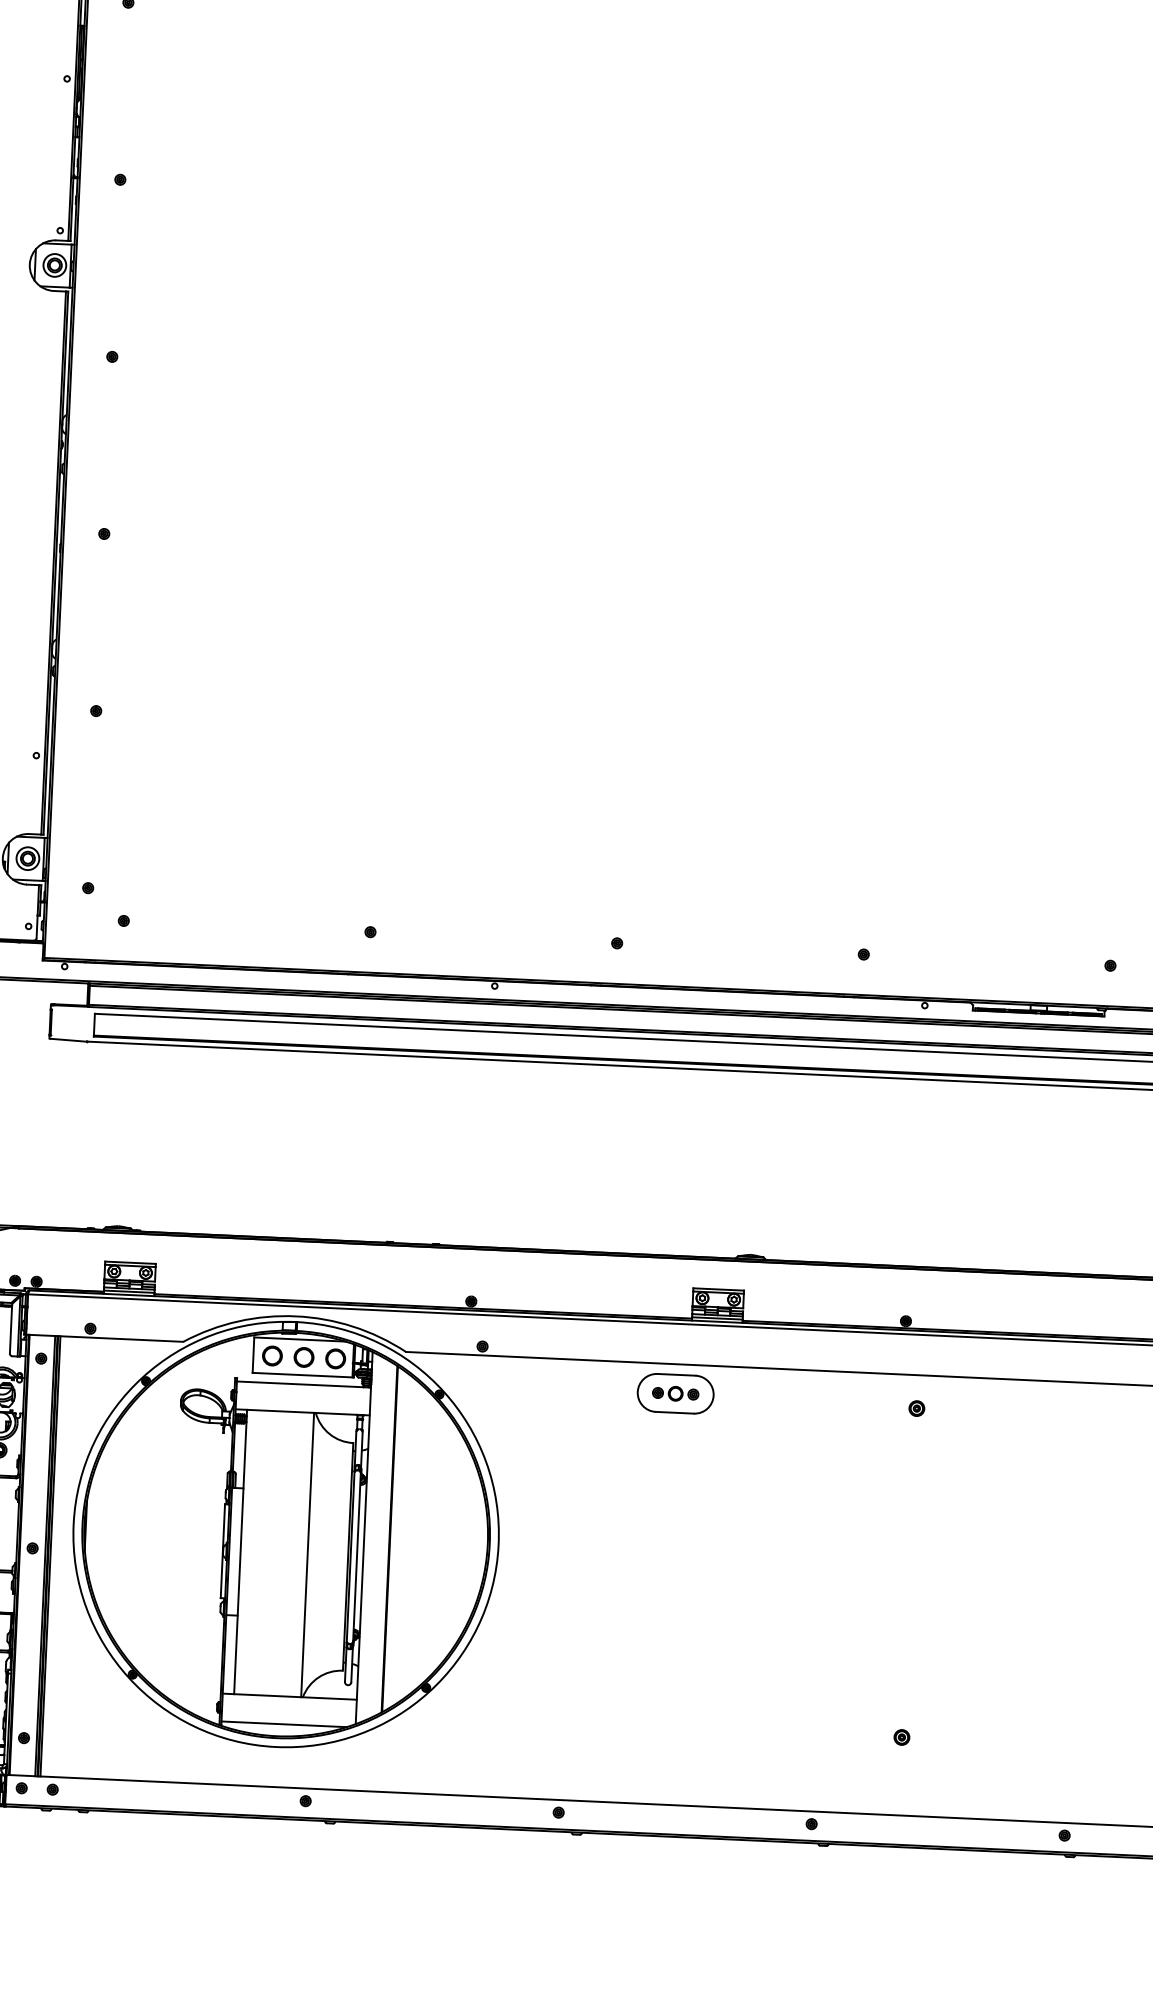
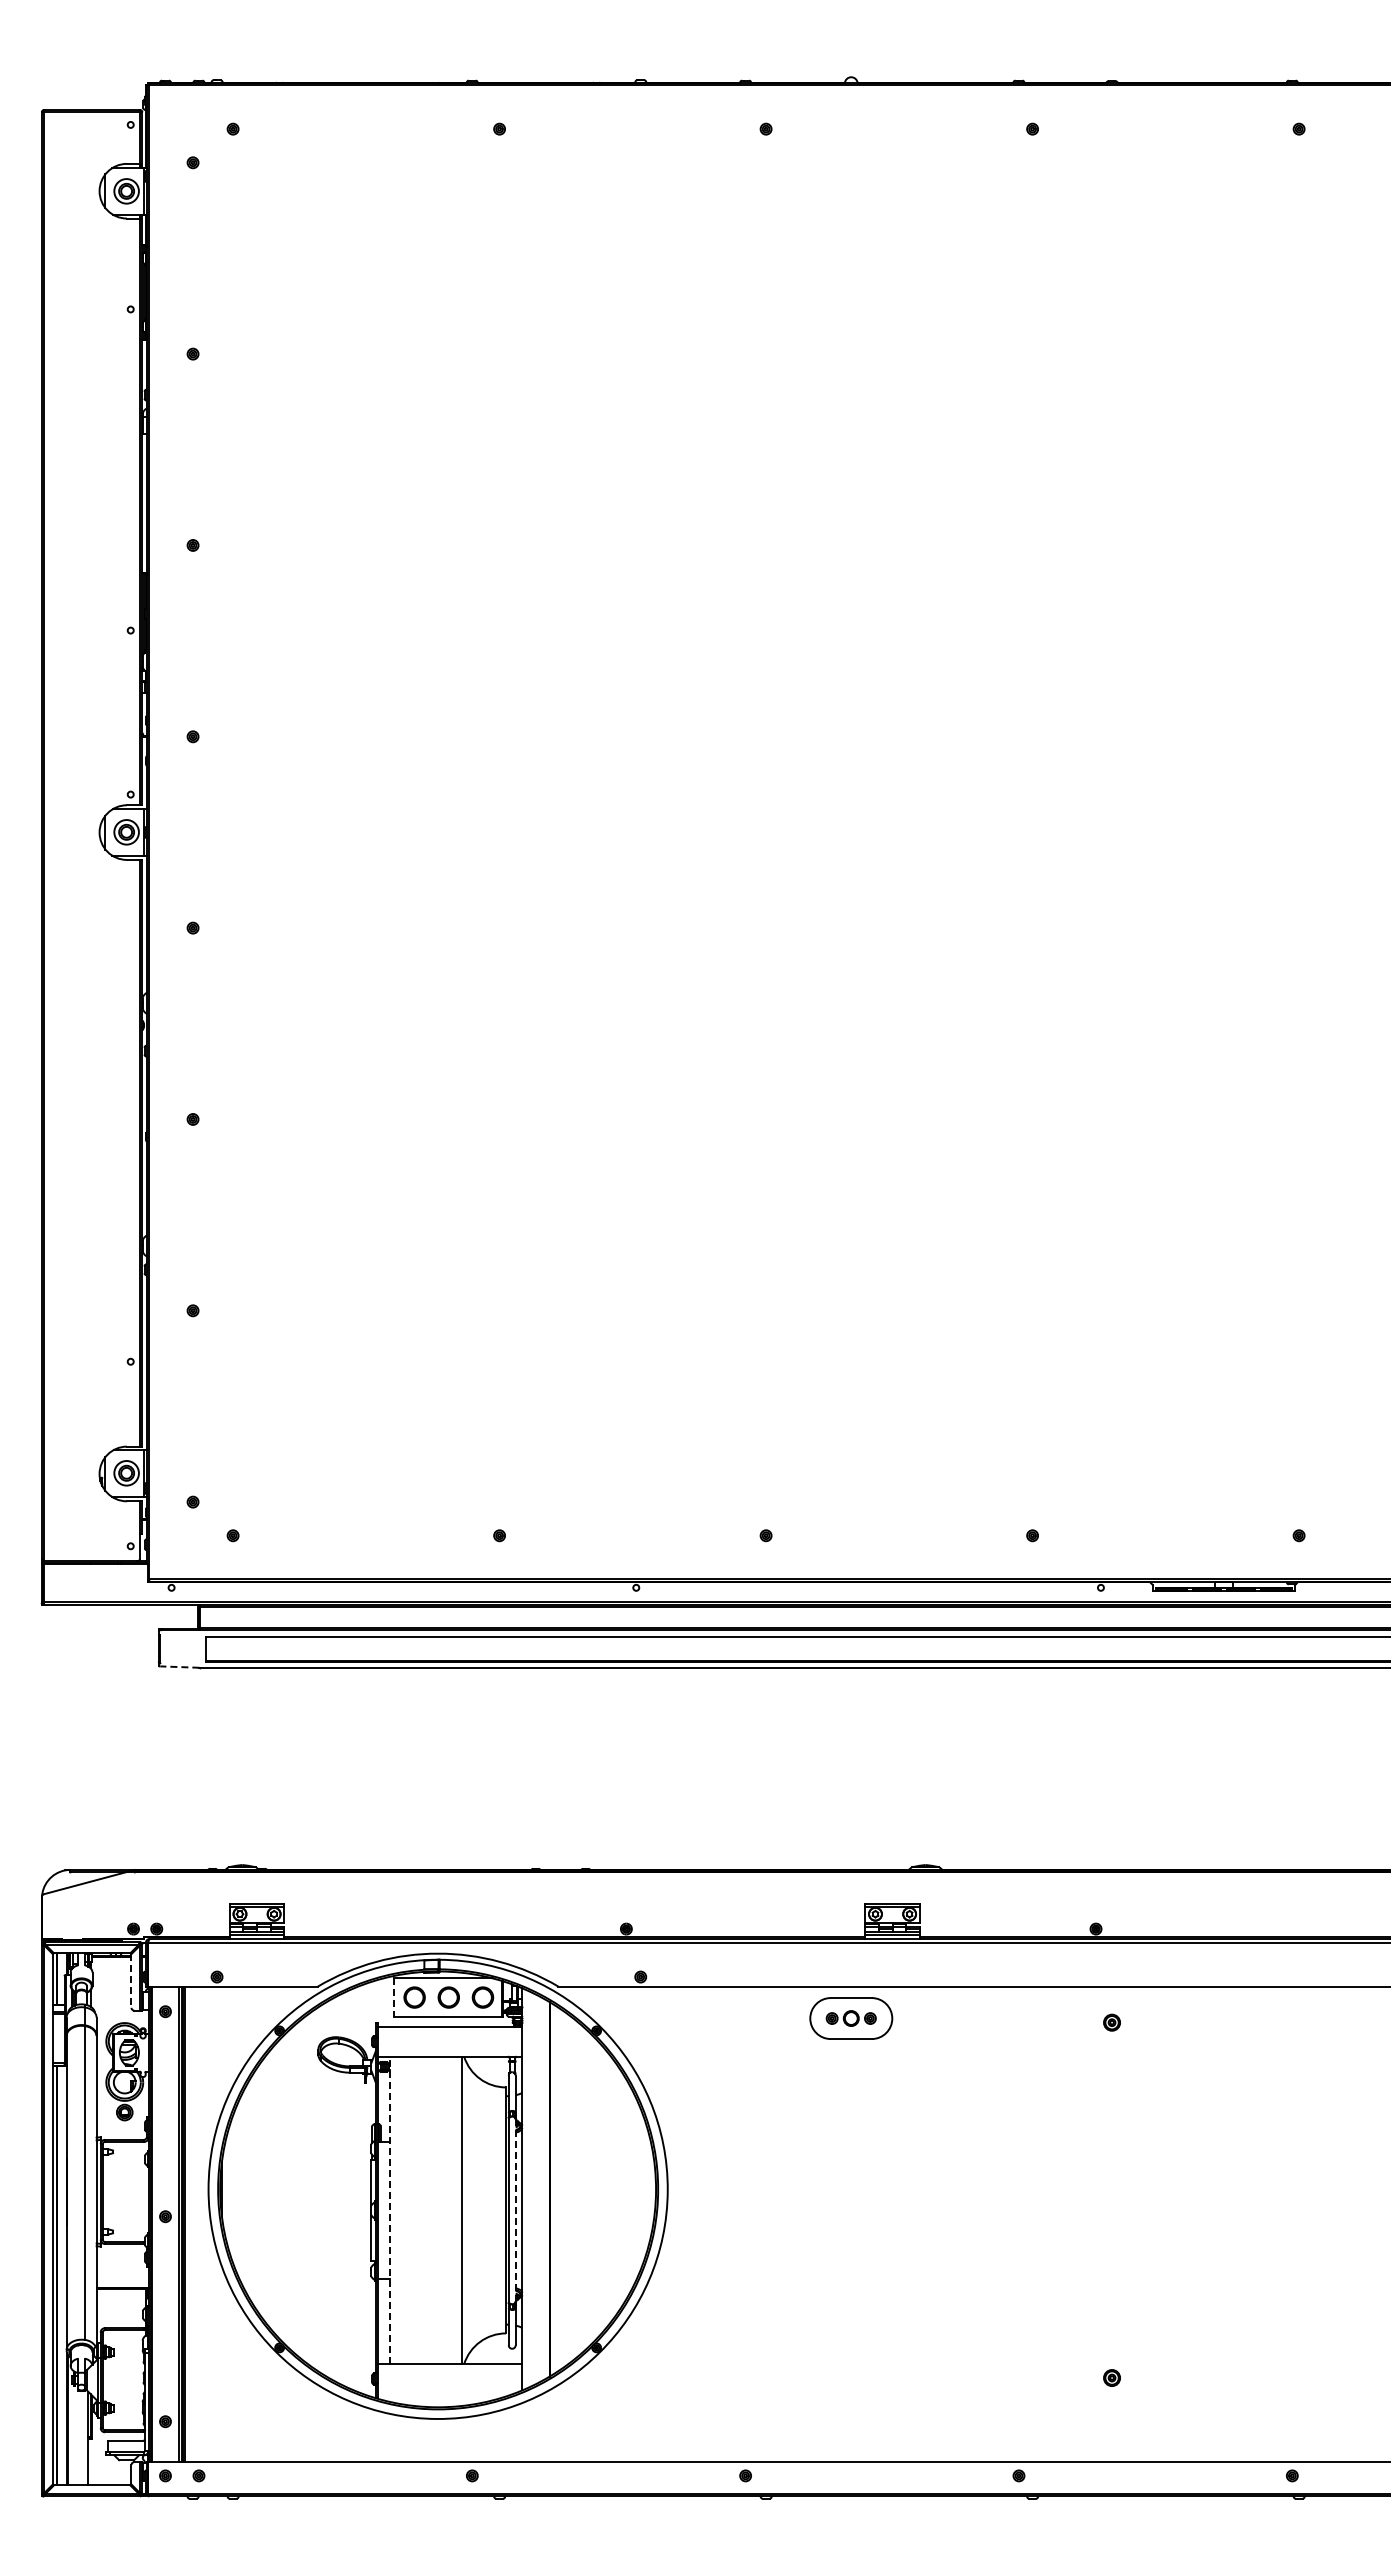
line: (68, 1040) -> (179, 1667), solid -> dashed
line: (11, 1328) -> (131, 1980), solid -> dashed
line: (253, 1356) -> (394, 1998), solid -> dashed
line: (240, 1552) -> (389, 2210), solid -> dashed
line: (356, 1556) -> (515, 2209), solid -> dashed
line: (283, 1724) -> (444, 2394), removed

